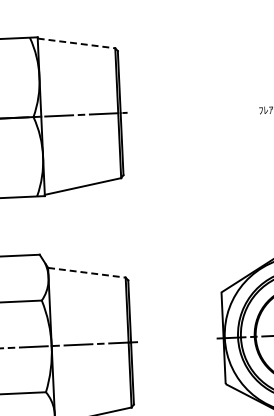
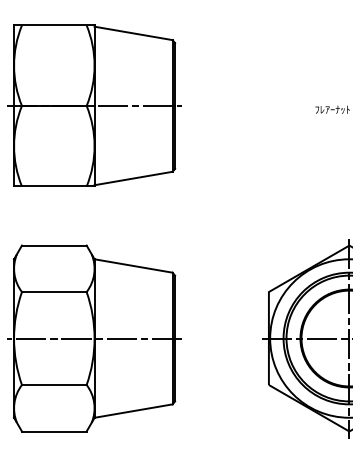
line: (76, 43) -> (133, 33), dashed -> solid
line: (86, 272) -> (133, 265), dashed -> solid

